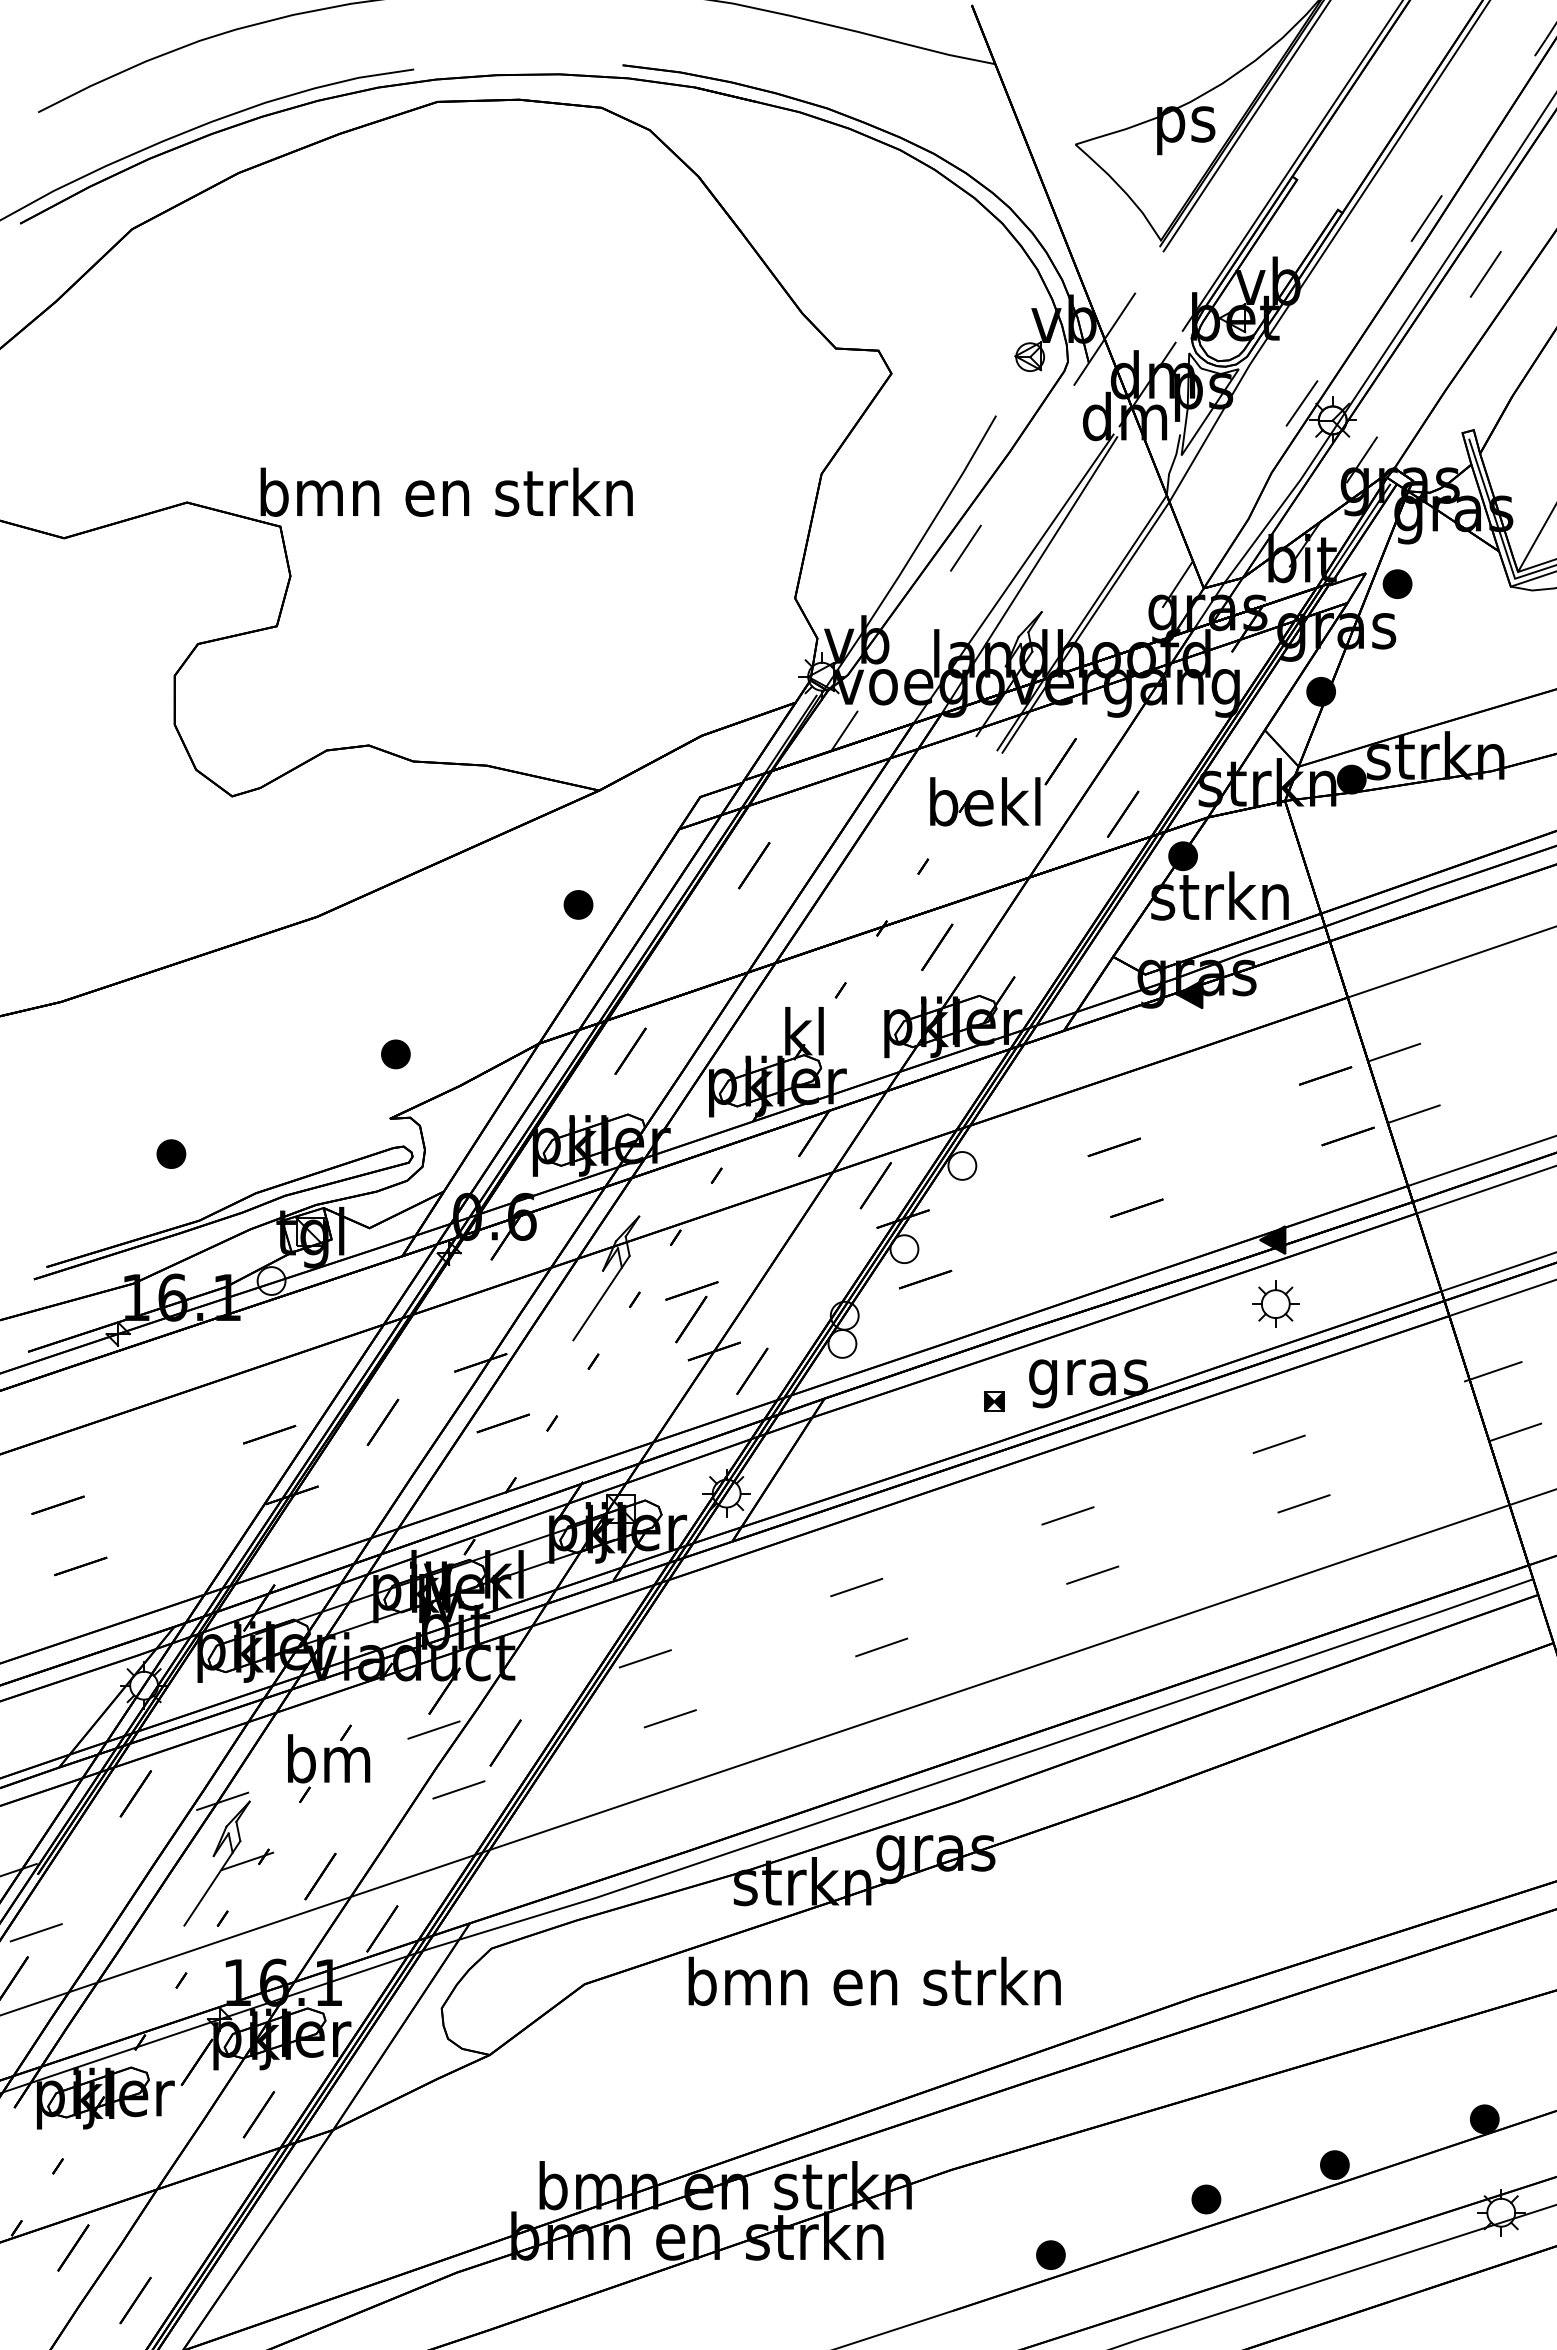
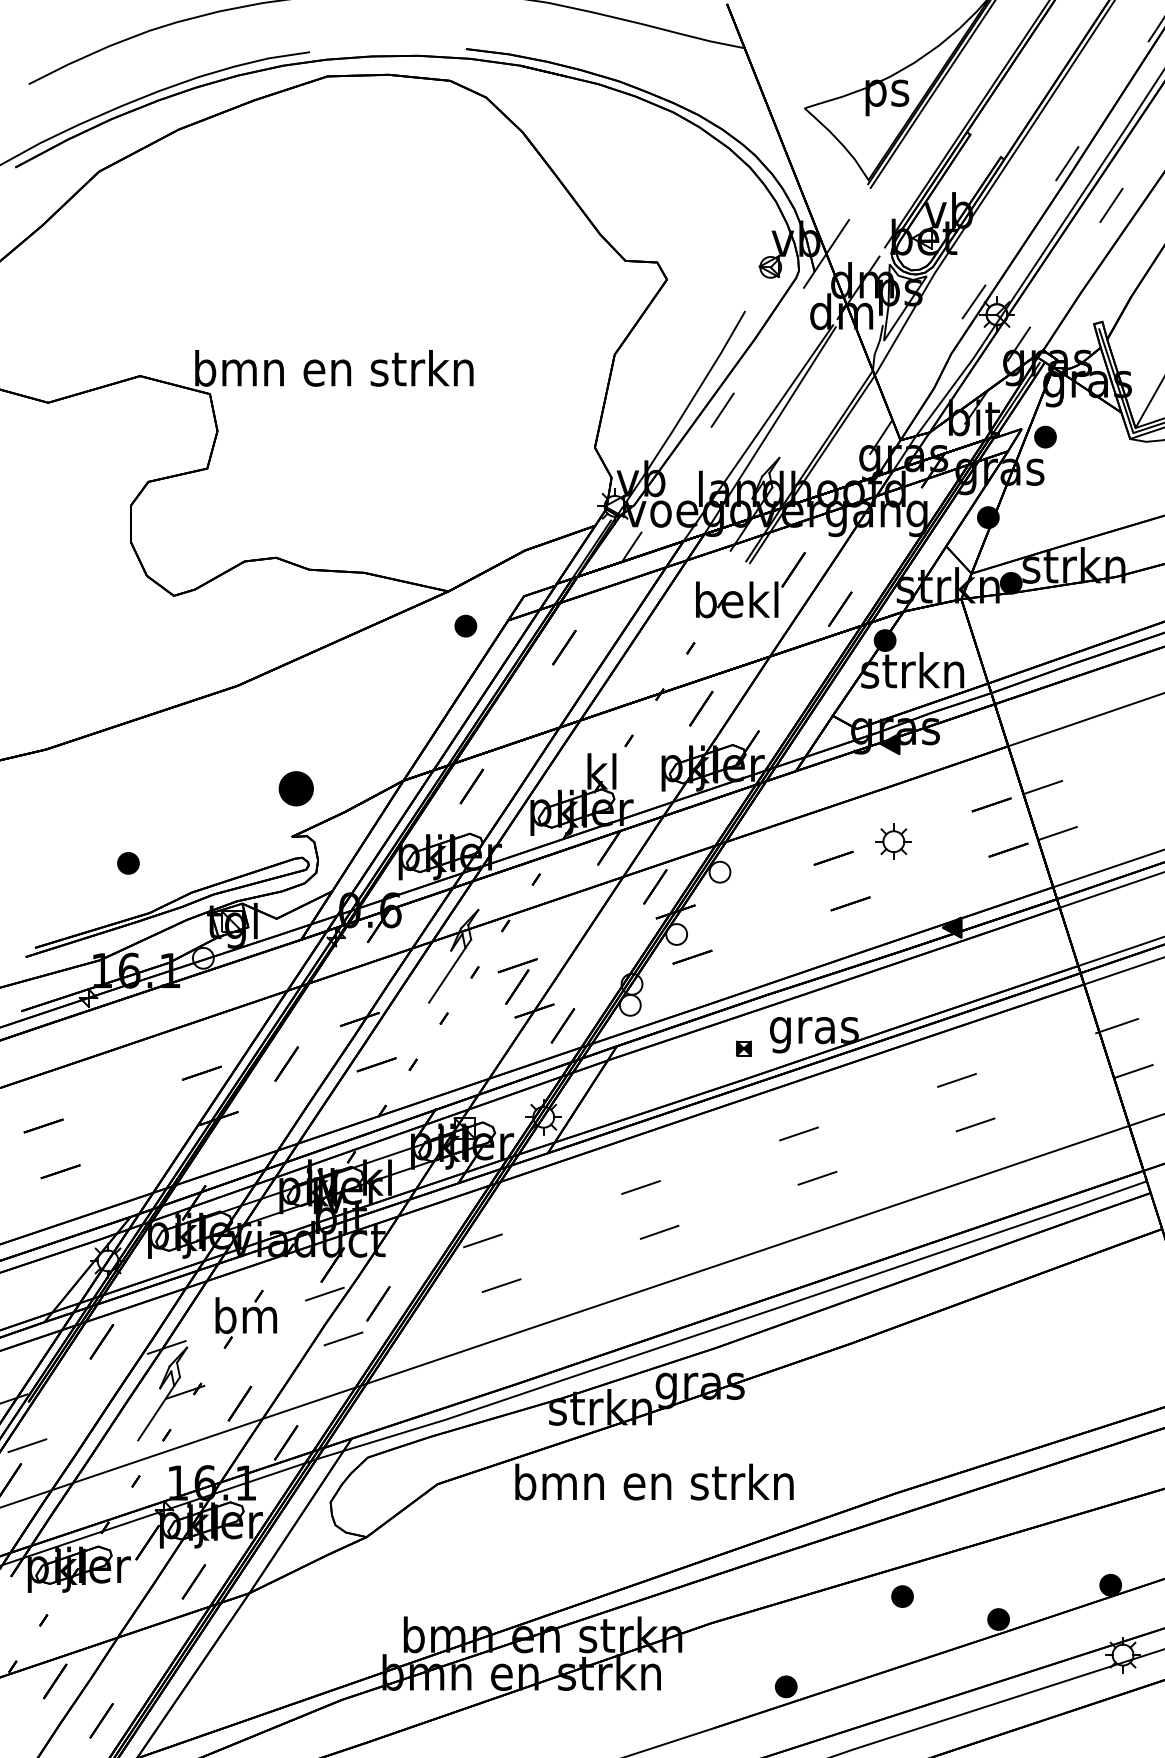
part: (578, 904) -> (465, 625), moved
part: (395, 1054) -> (296, 788), size x1.6
part: (1275, 1303) -> (893, 841), moved
part: (1206, 2199) -> (902, 1596), moved

